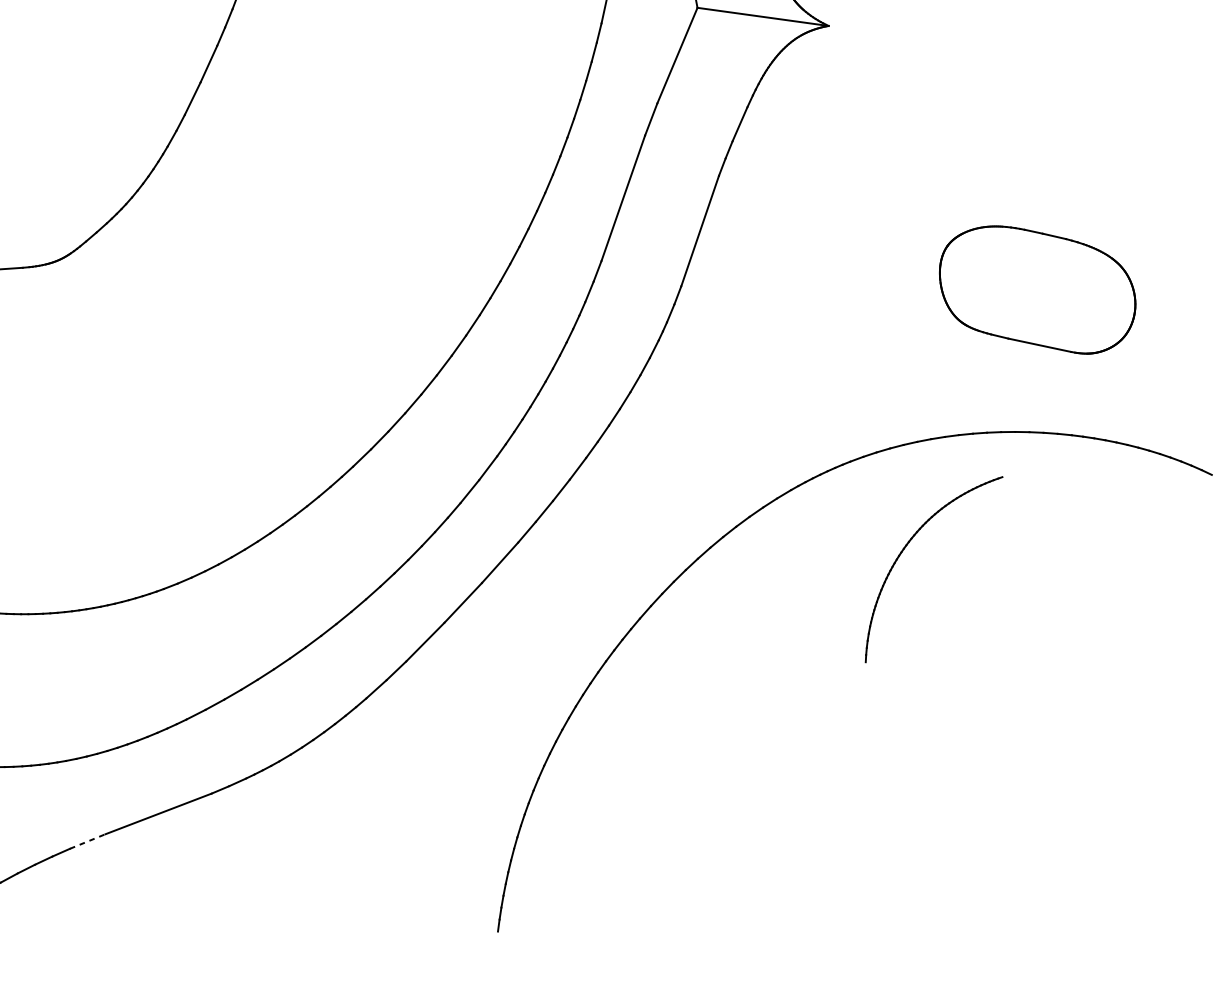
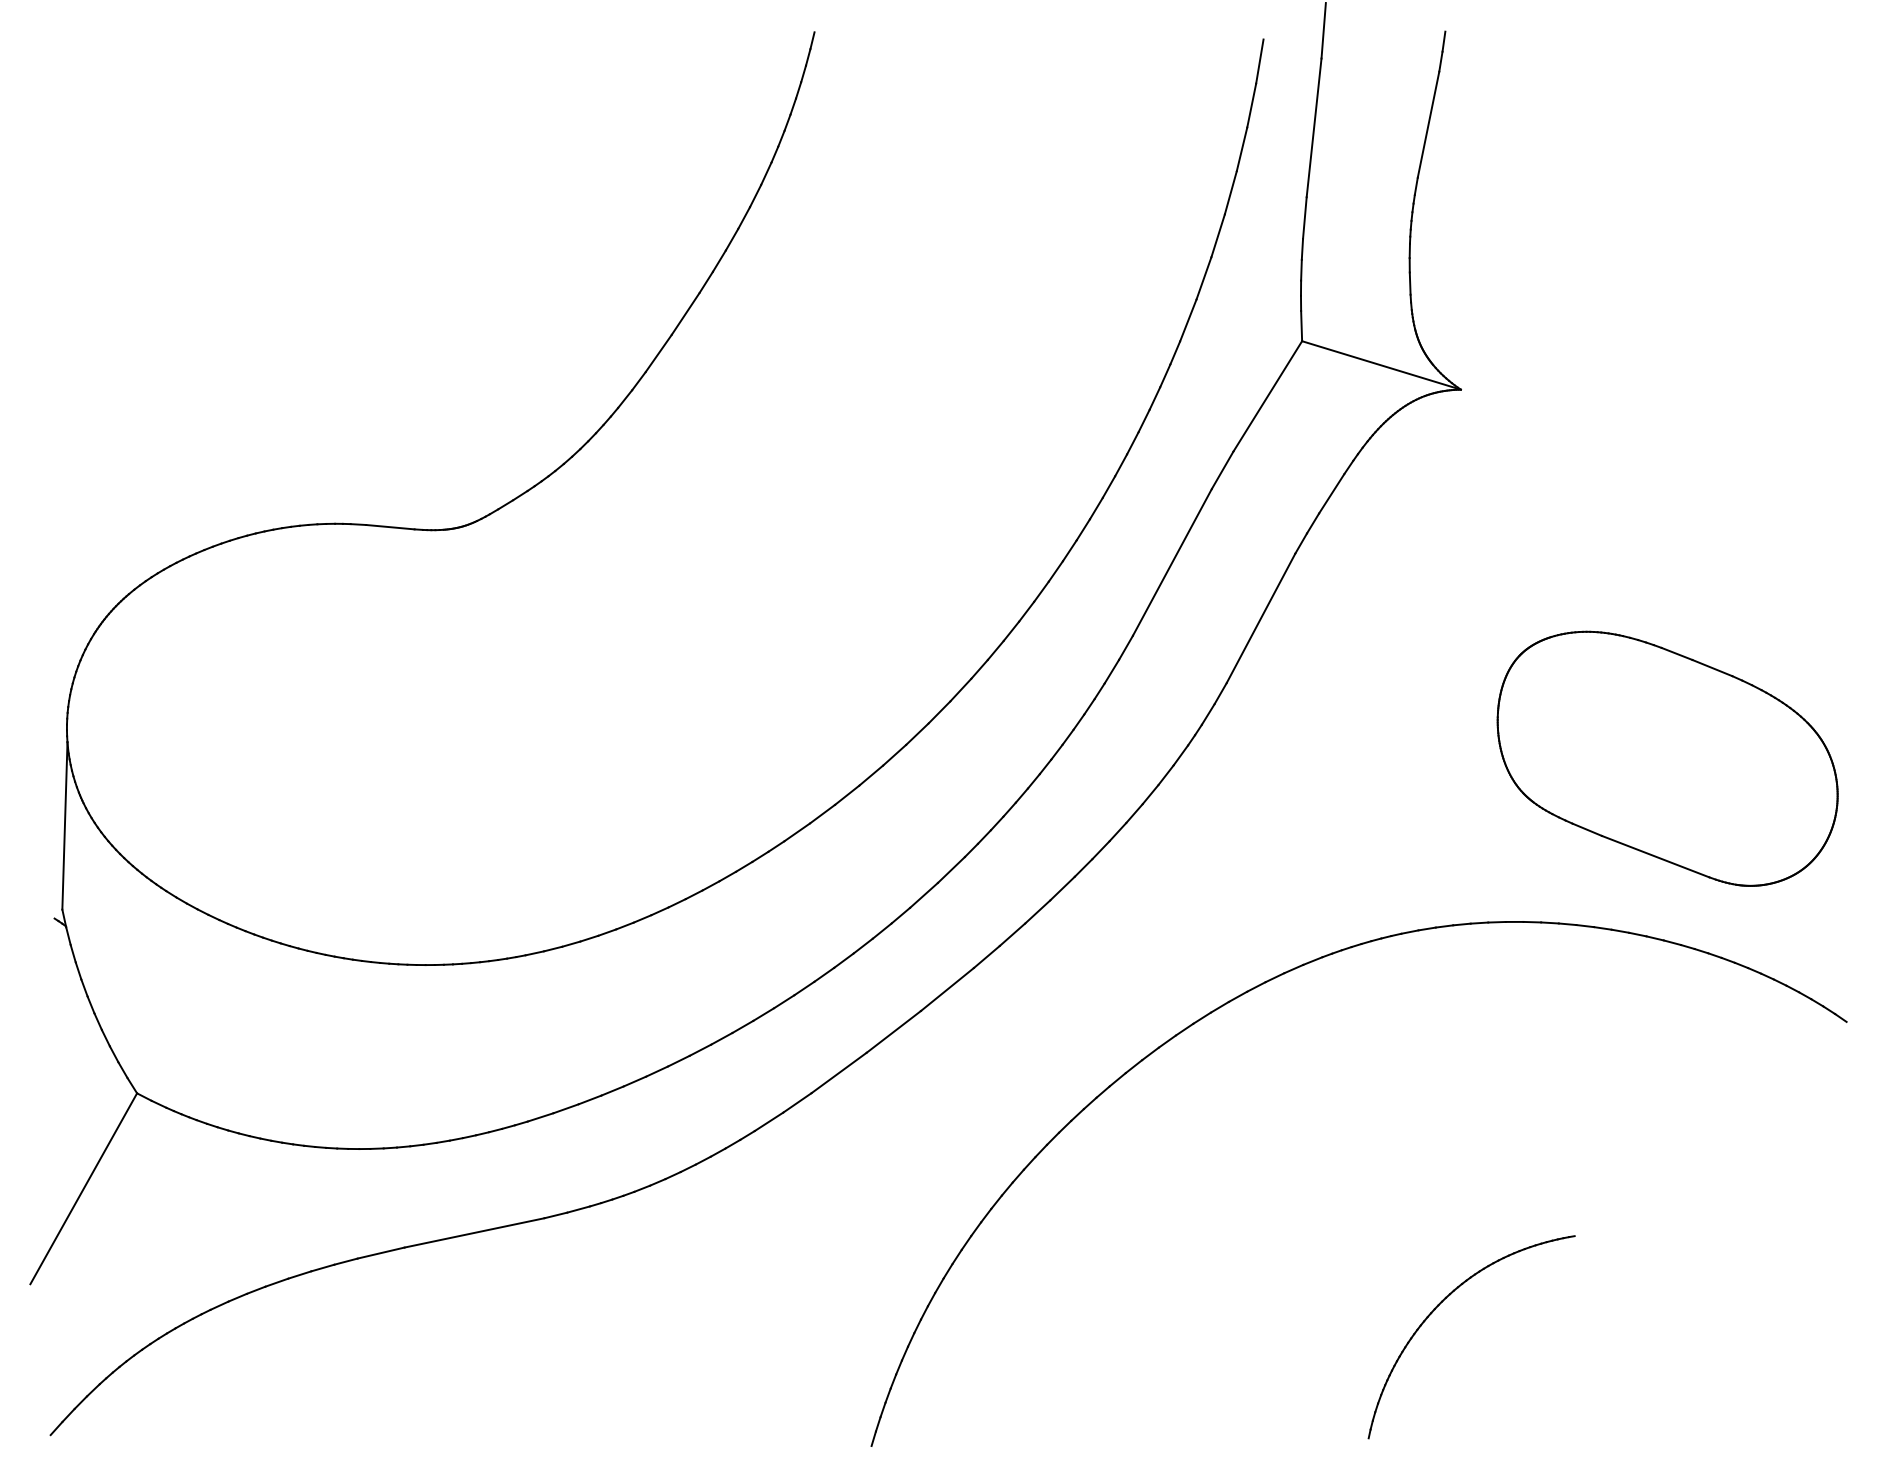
part: (1037, 290) -> (1667, 758), size x1.43
part: (904, 548) -> (1439, 1305), moved
line: (87, 841) -> (381, 1252), dashed -> solid

